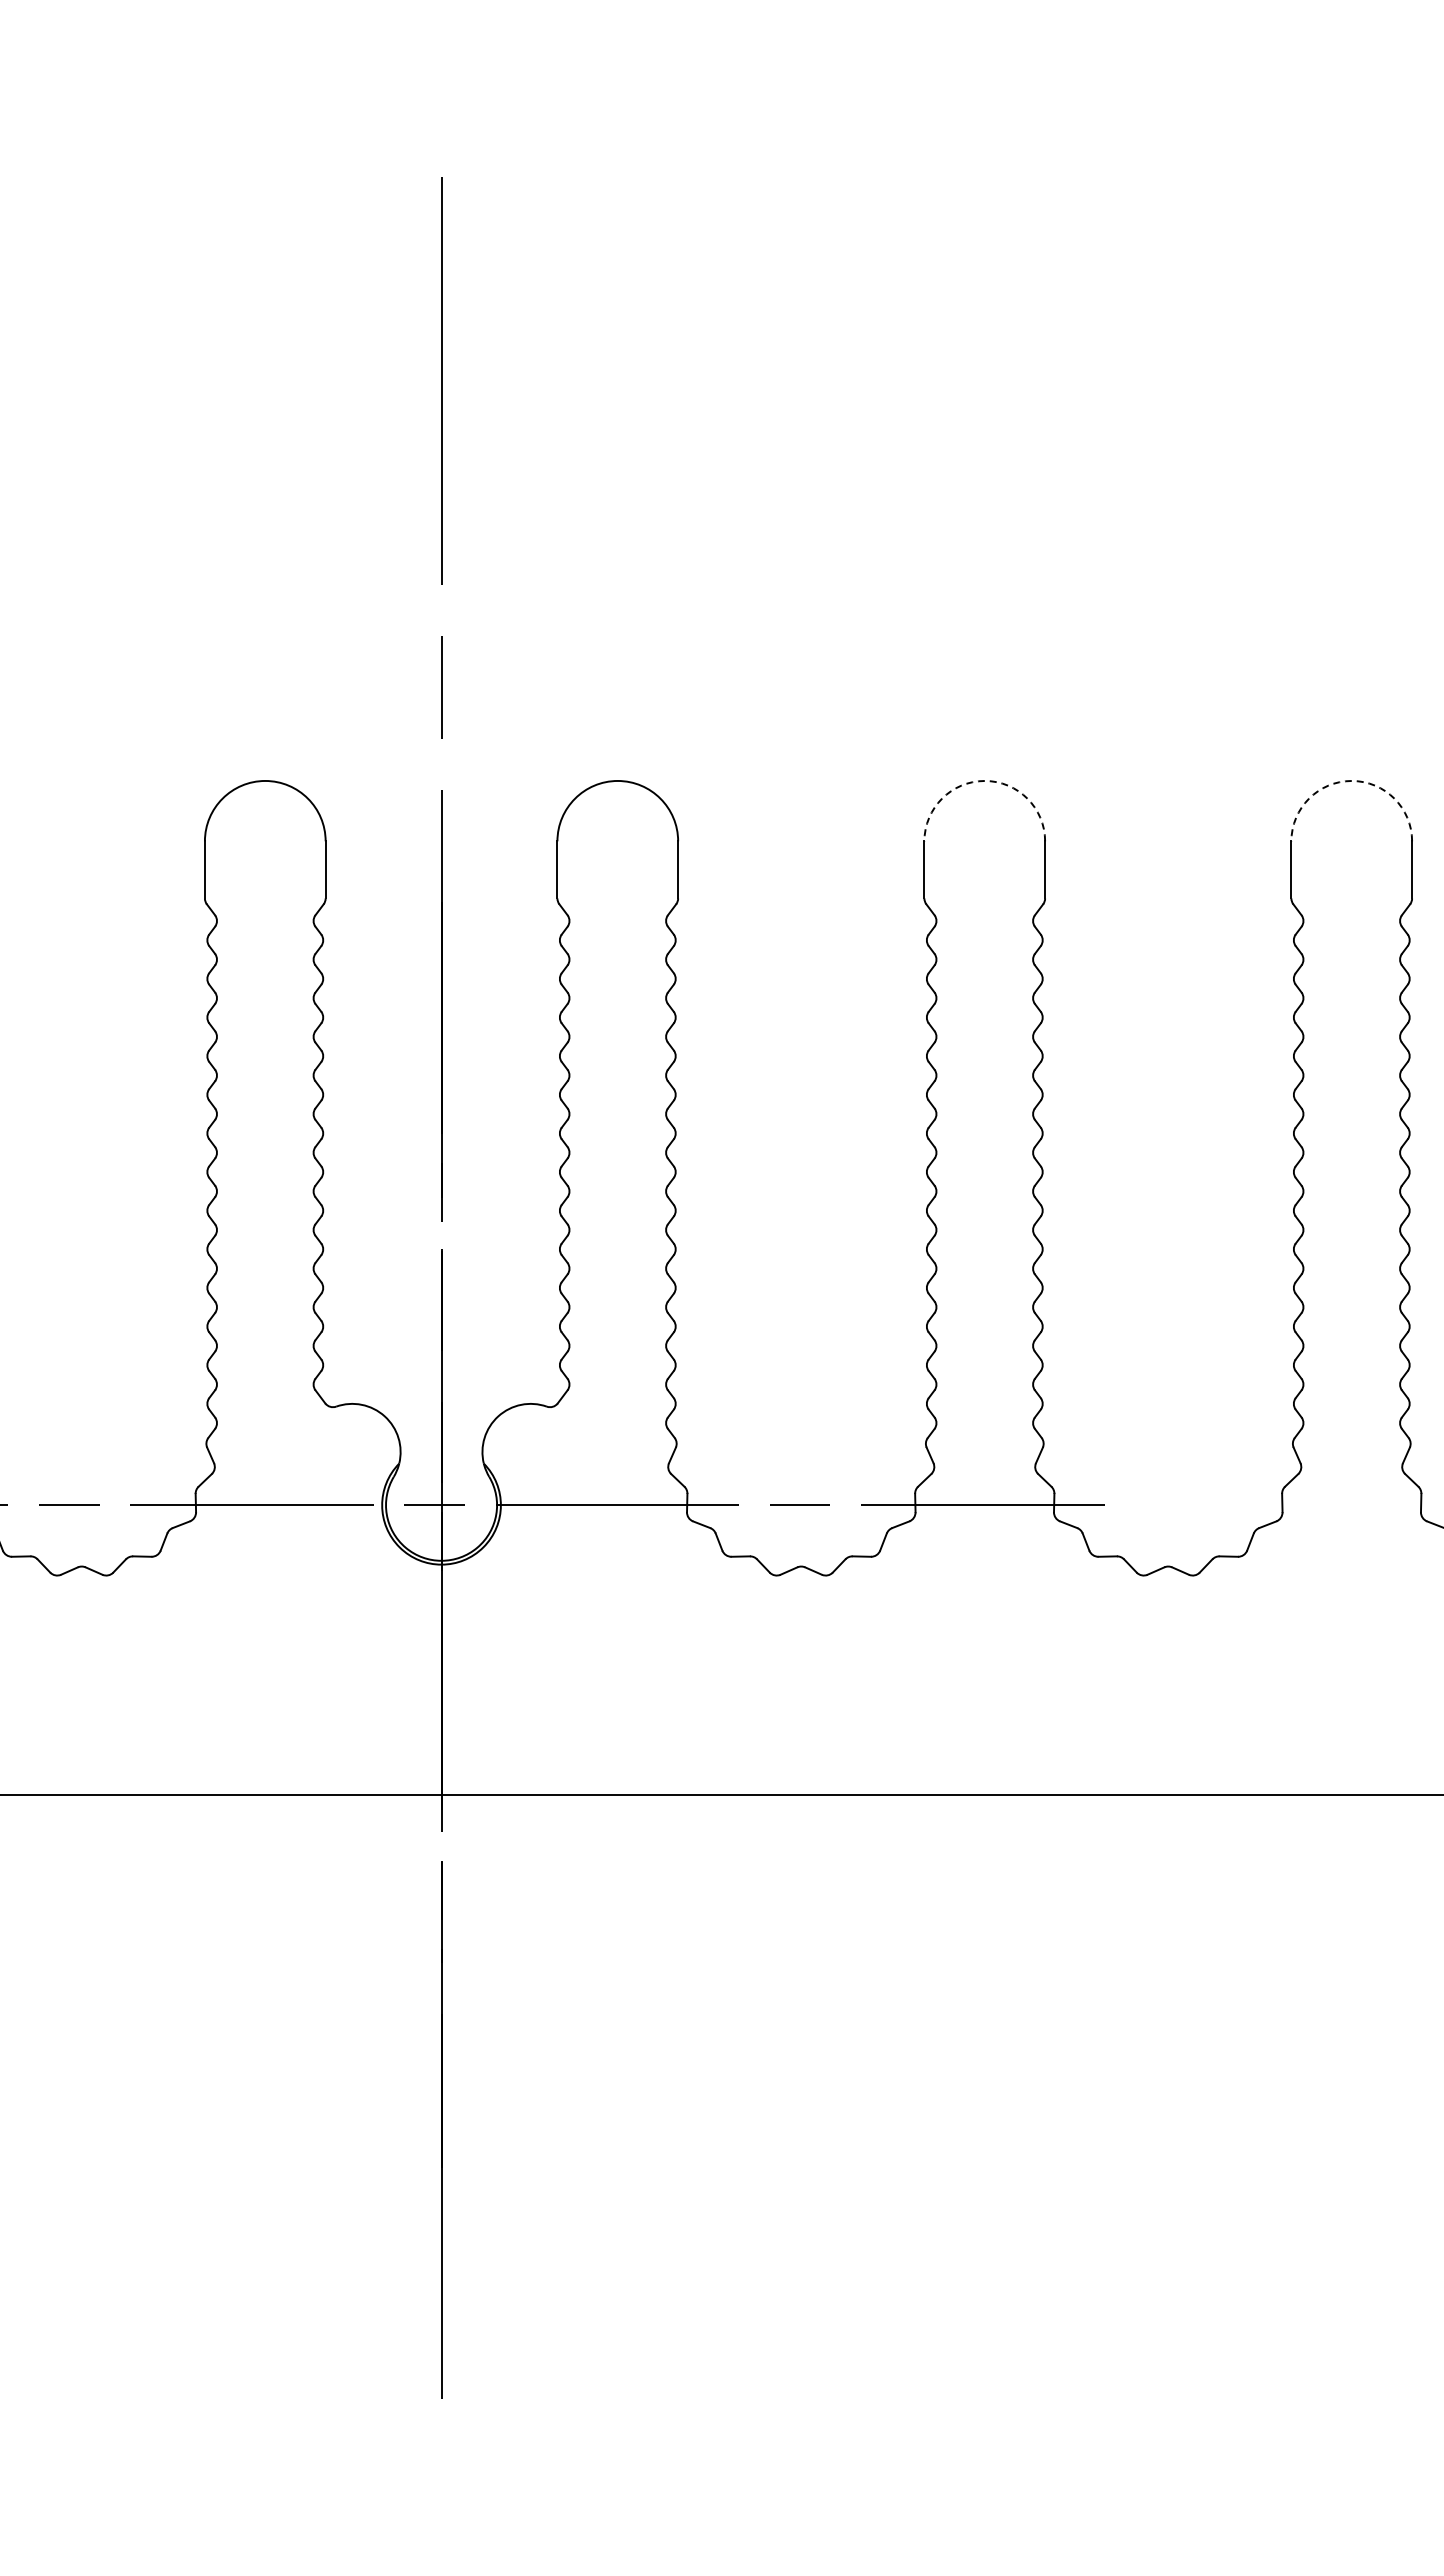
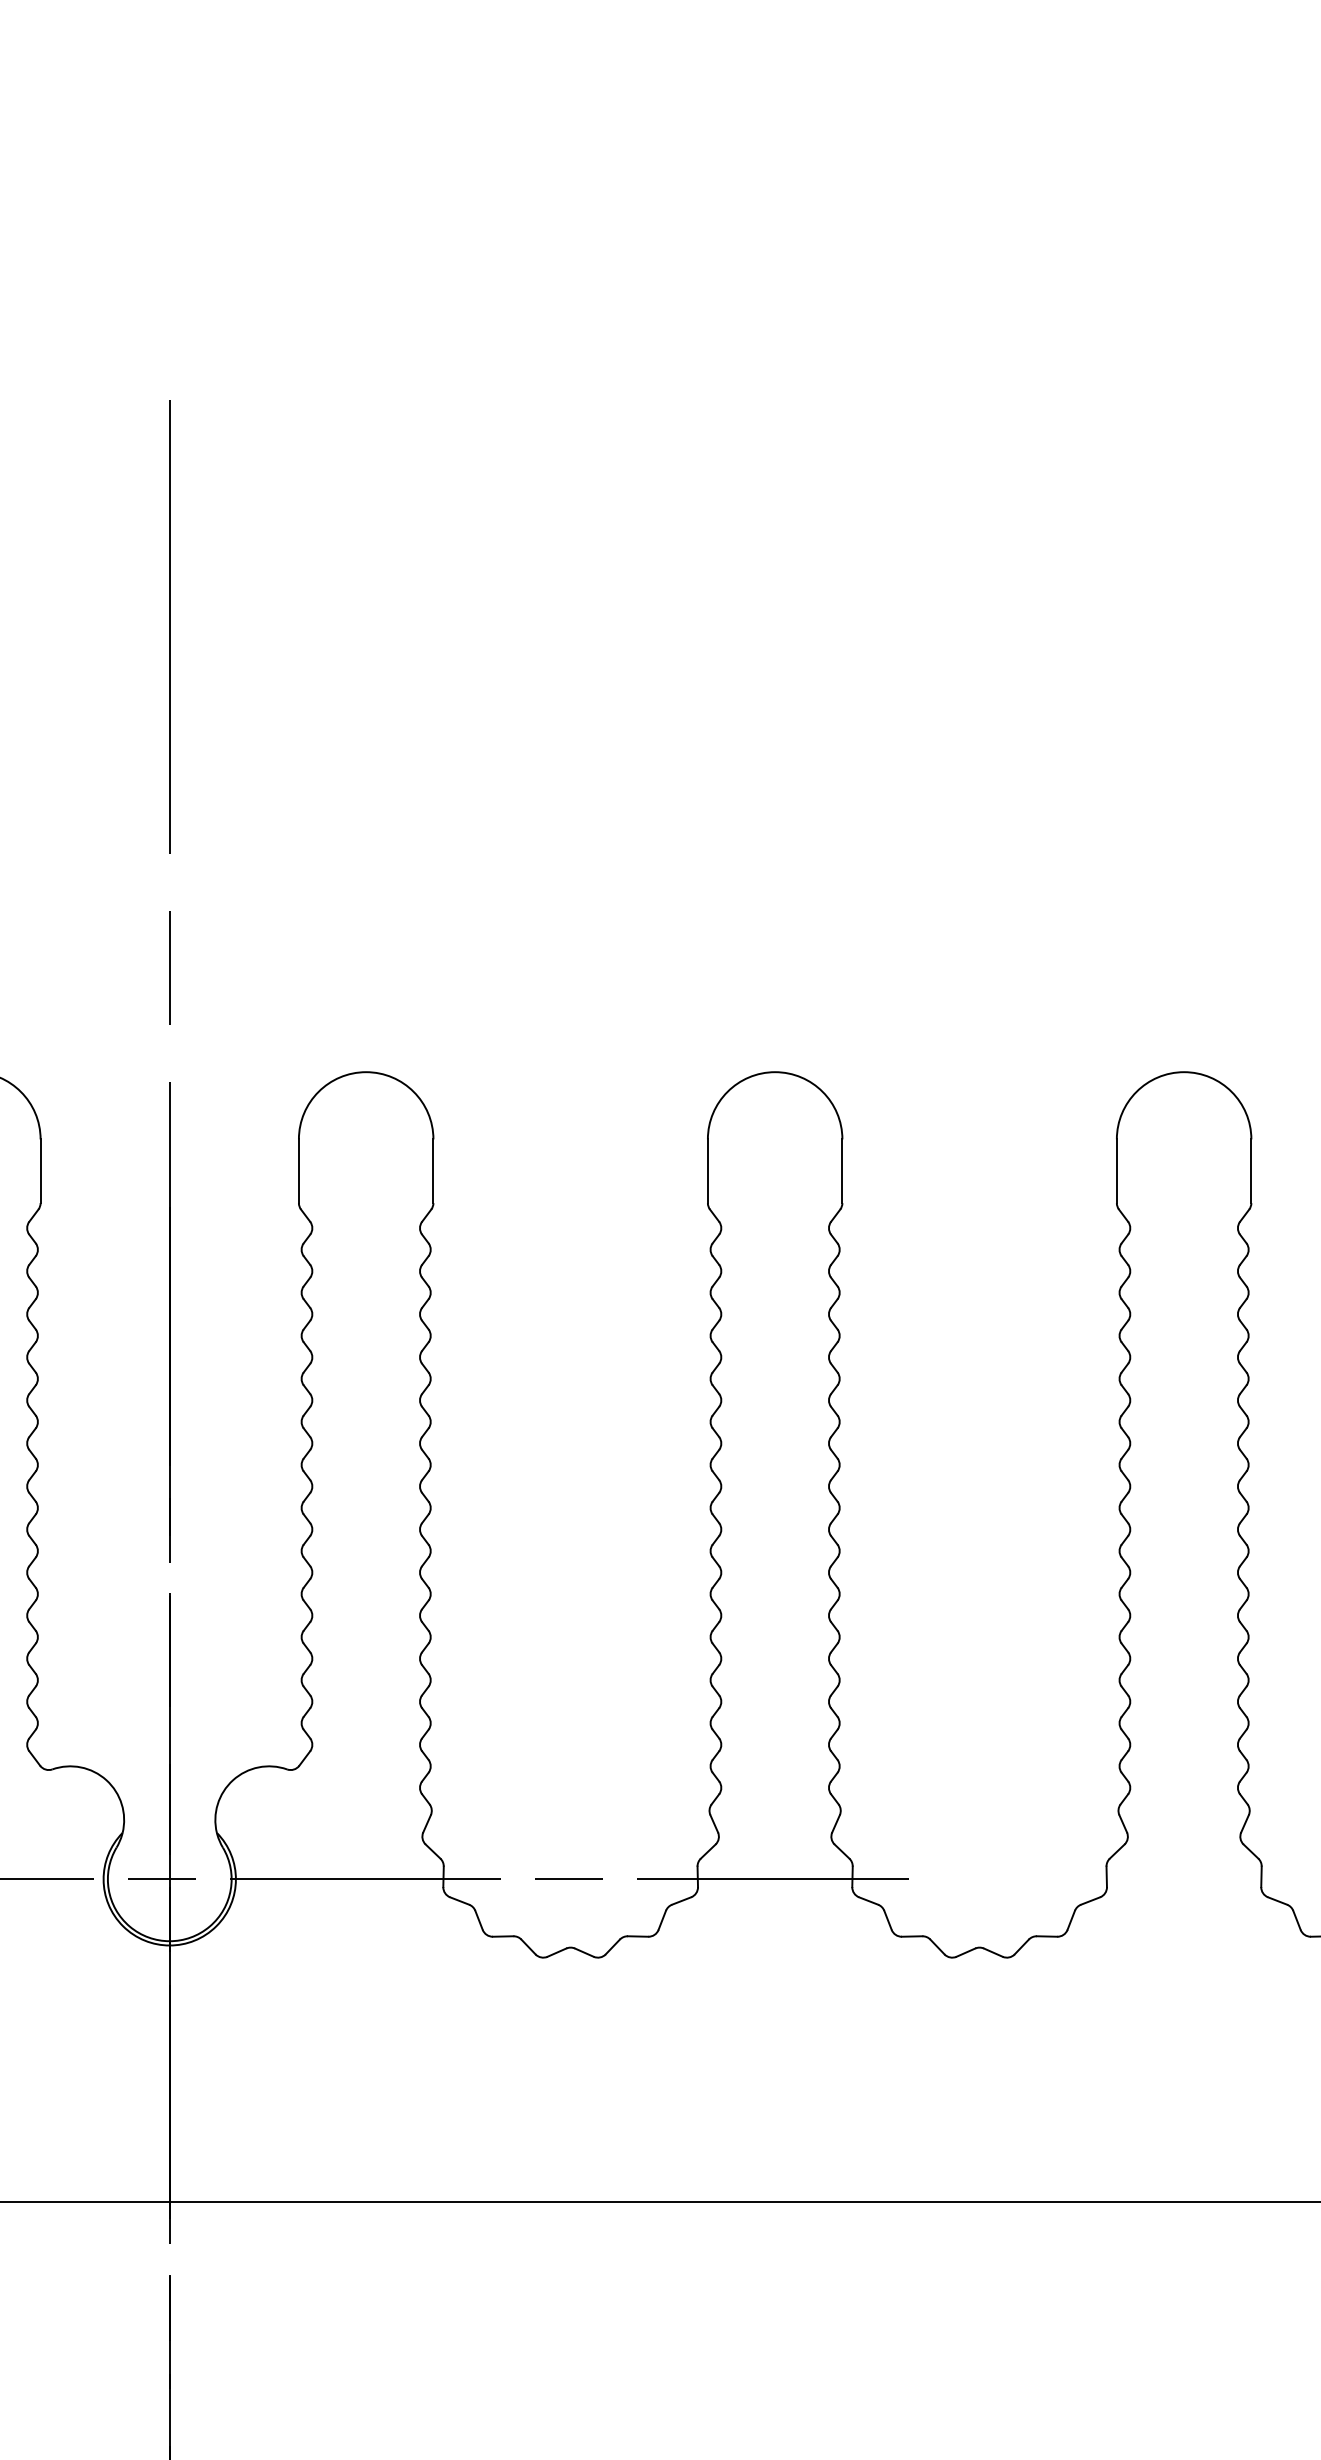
arc: (984, 780) -> (774, 1071), dashed -> solid
arc: (1351, 780) -> (1183, 1071), dashed -> solid

